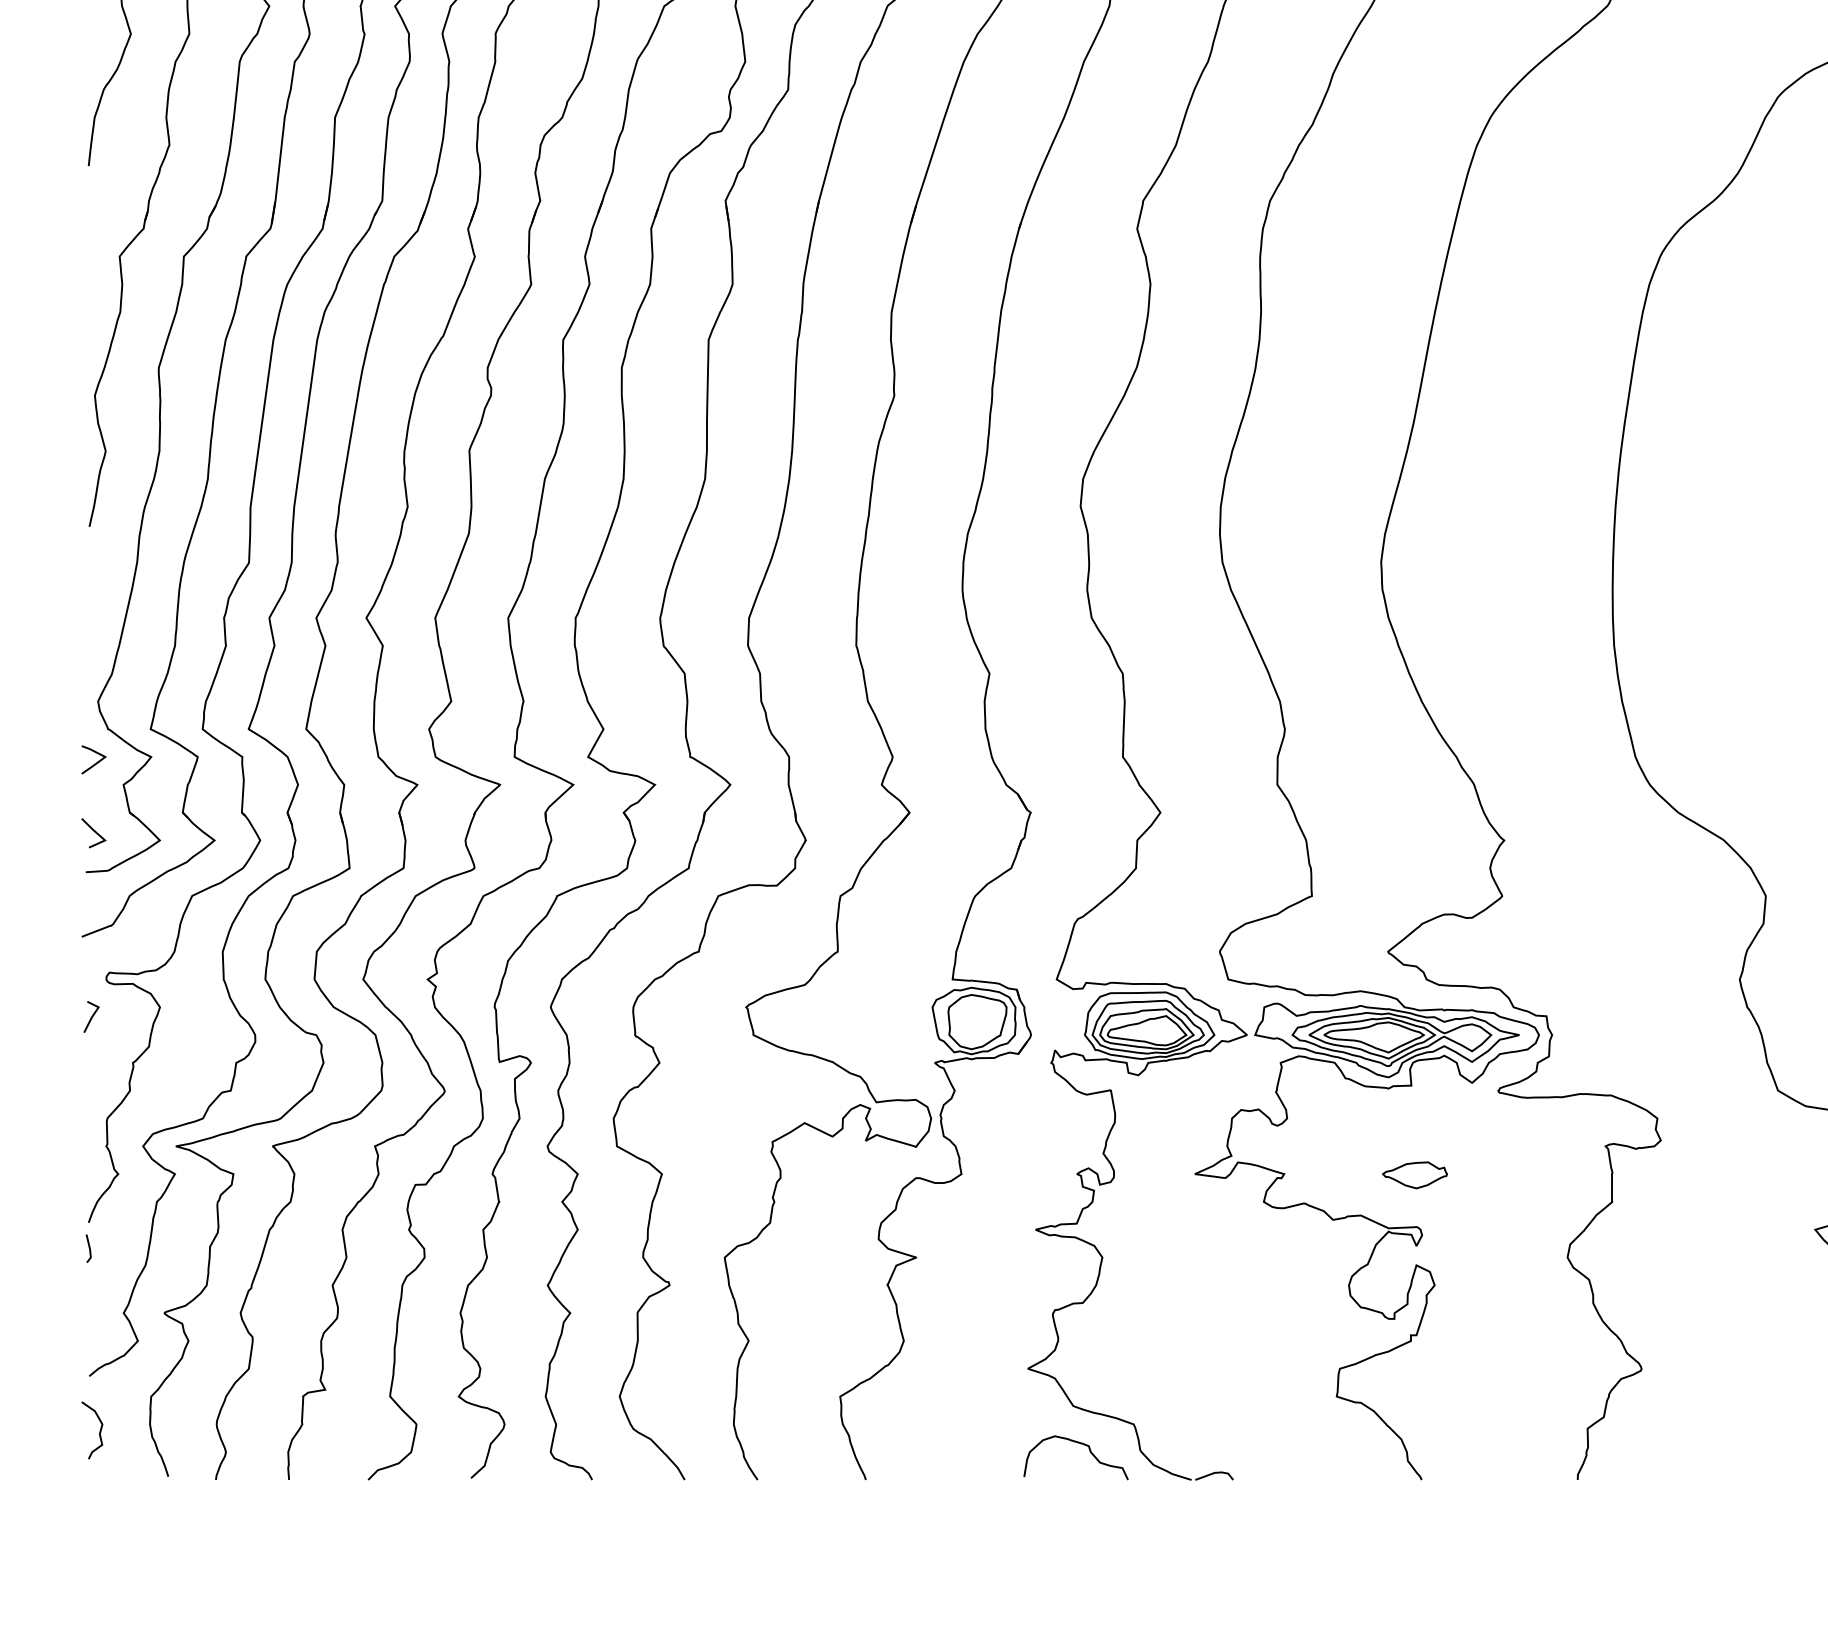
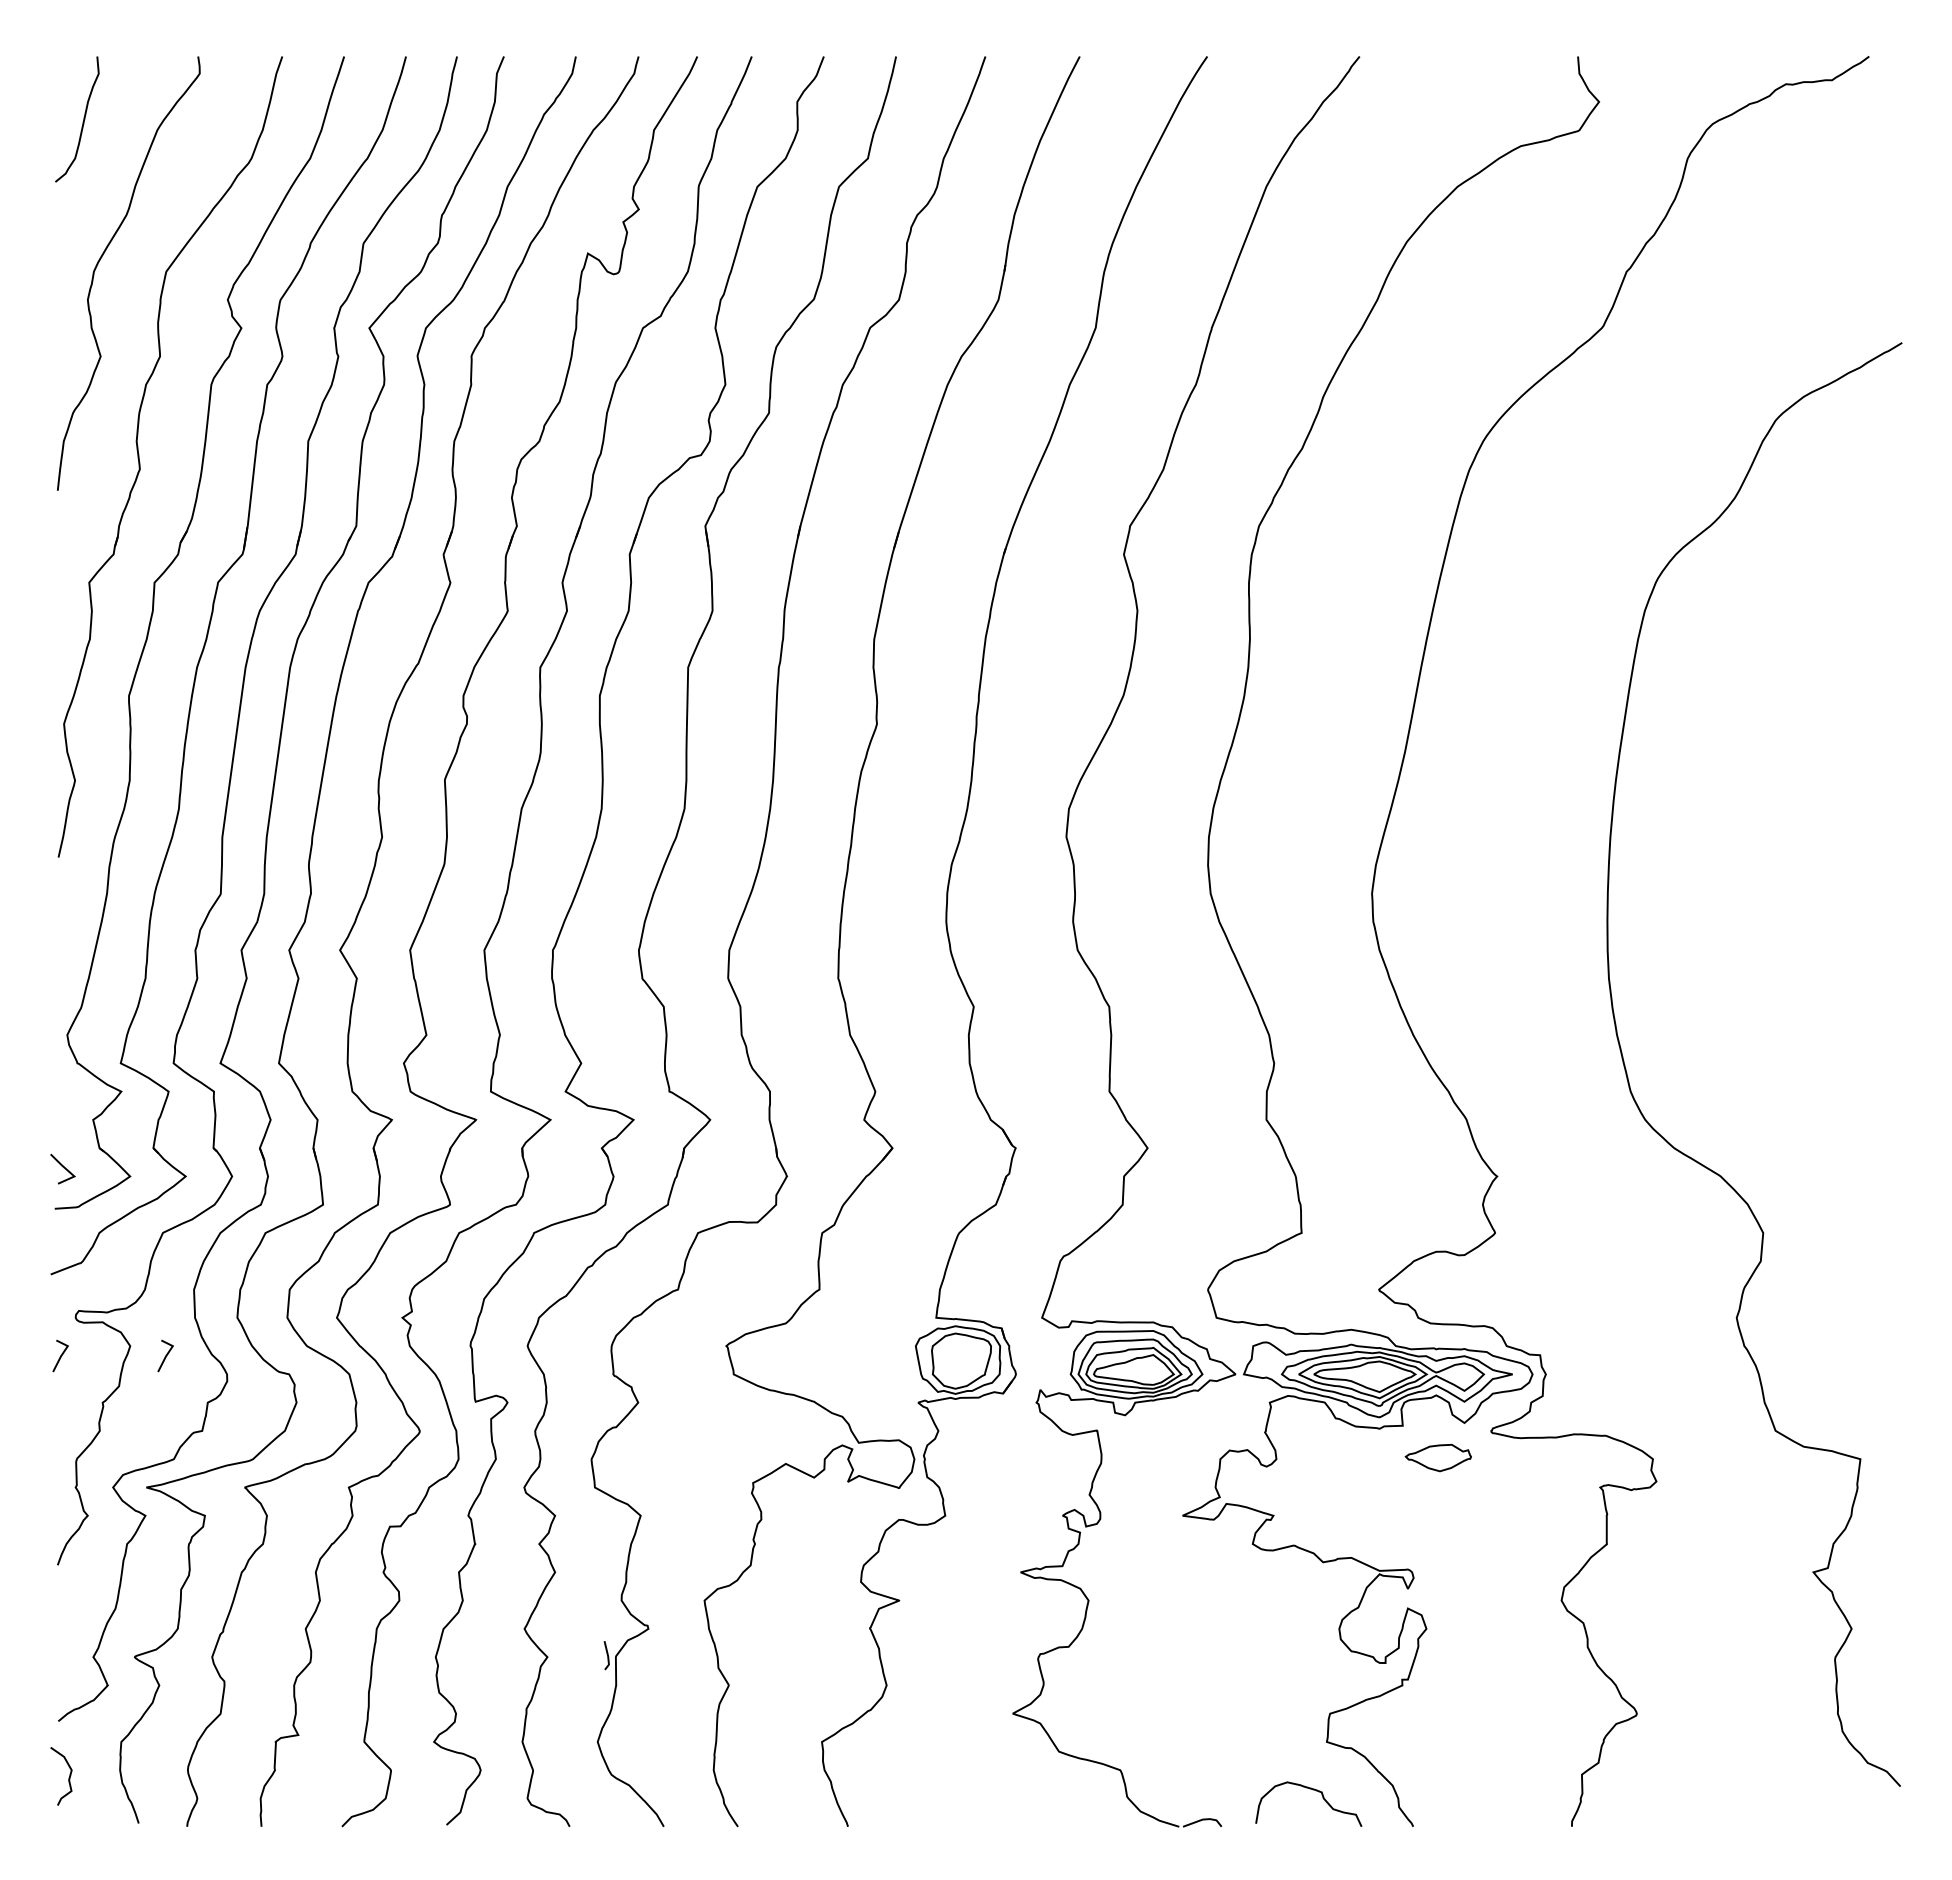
line: (95, 762) -> (64, 1097), removed
line: (194, 1017) -> (165, 1356), added
part: (1414, 1174) -> (1437, 1457), moved
line: (88, 1247) -> (606, 1654), moved
curve: (1080, 1444) -> (1313, 1790), moved

